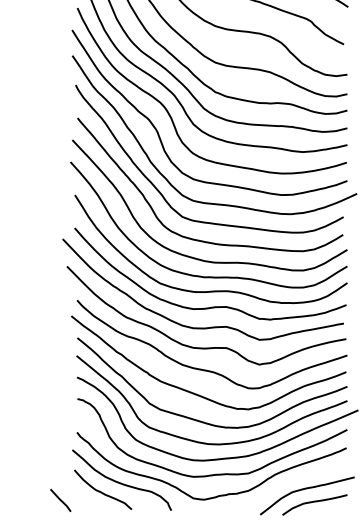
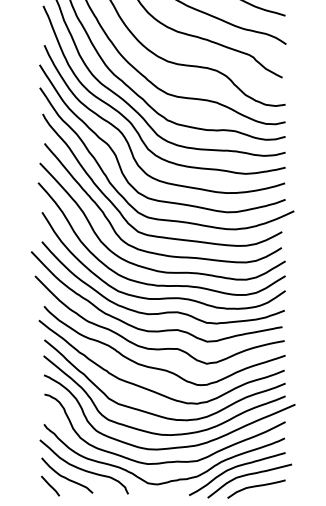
curve: (290, 481) -> (234, 468), added
line: (60, 499) -> (50, 485), moved

